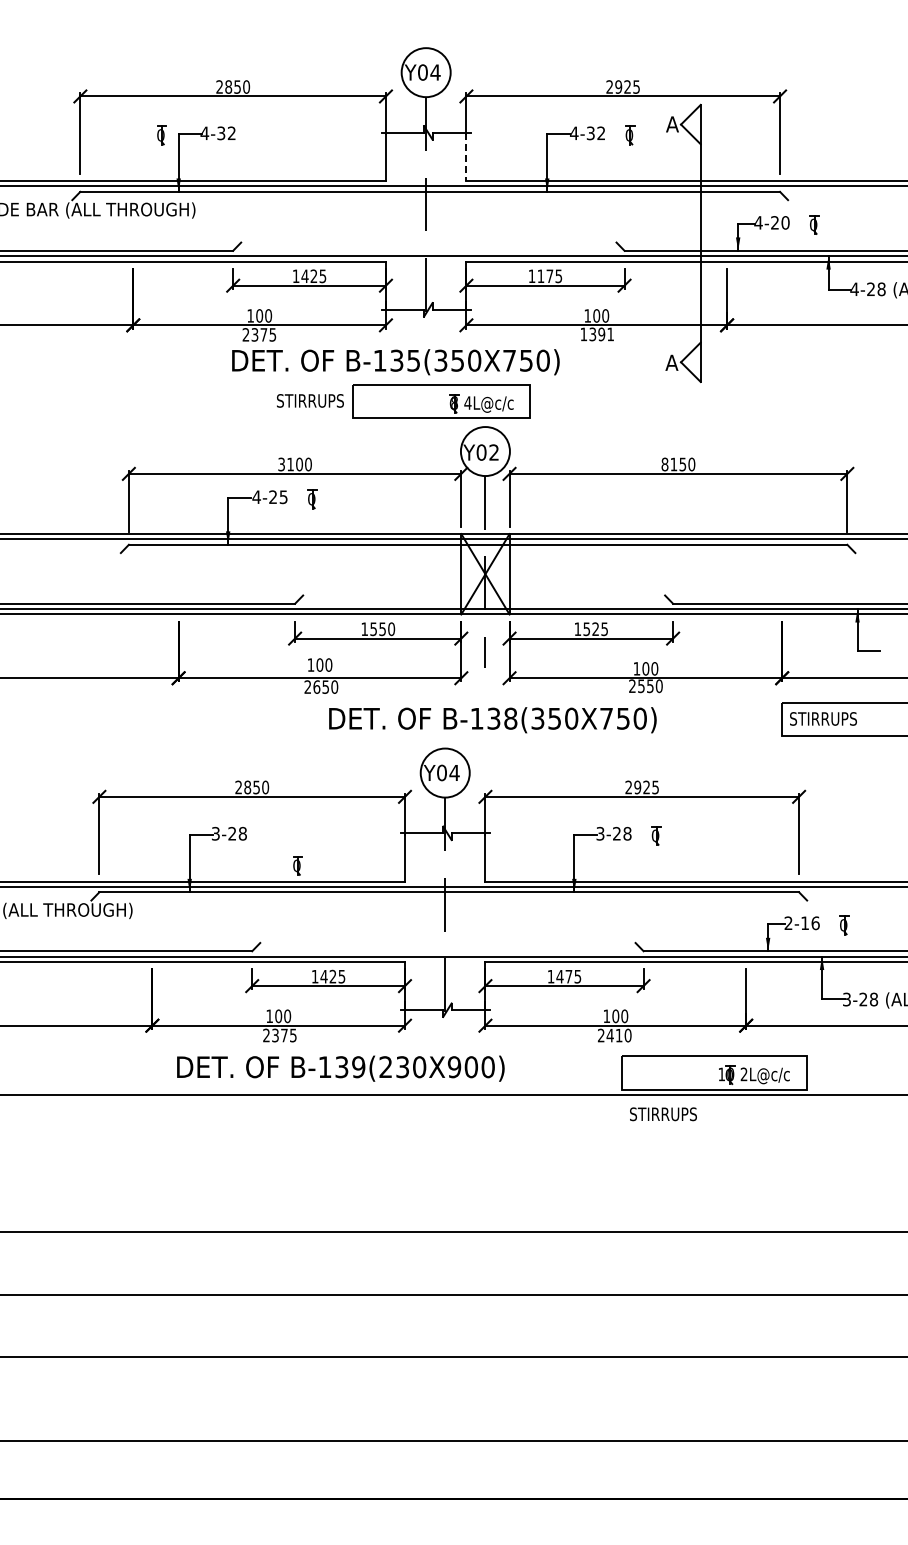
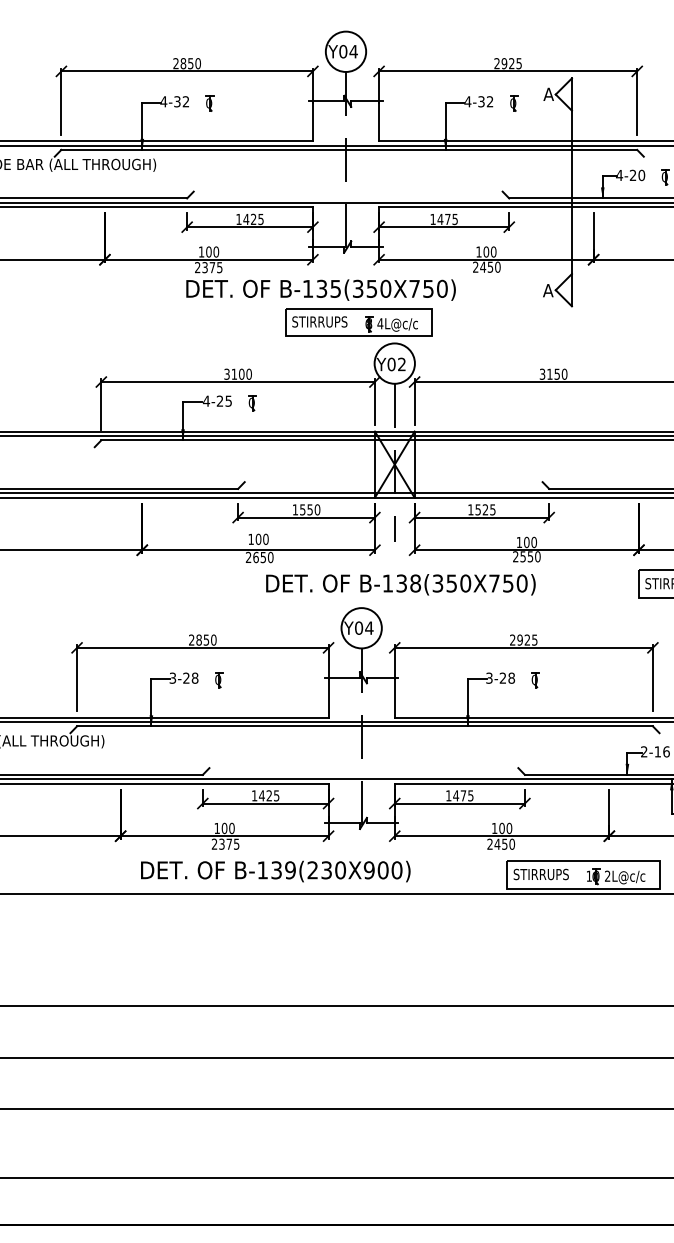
part: (161, 135) -> (209, 103), moved
line: (466, 157) -> (379, 121), dashed -> solid
text: (540, 275) -> (440, 218), 1175 -> 1475
text: (597, 334) -> (486, 267), 1391 -> 2450
text: (310, 400) -> (319, 321), moved
text: (664, 464) -> (542, 374), 8150 -> 3150
part: (297, 865) -> (218, 679), moved
text: (618, 1035) -> (504, 844), 2410 -> 2450
text: (663, 1114) -> (541, 874), moved

